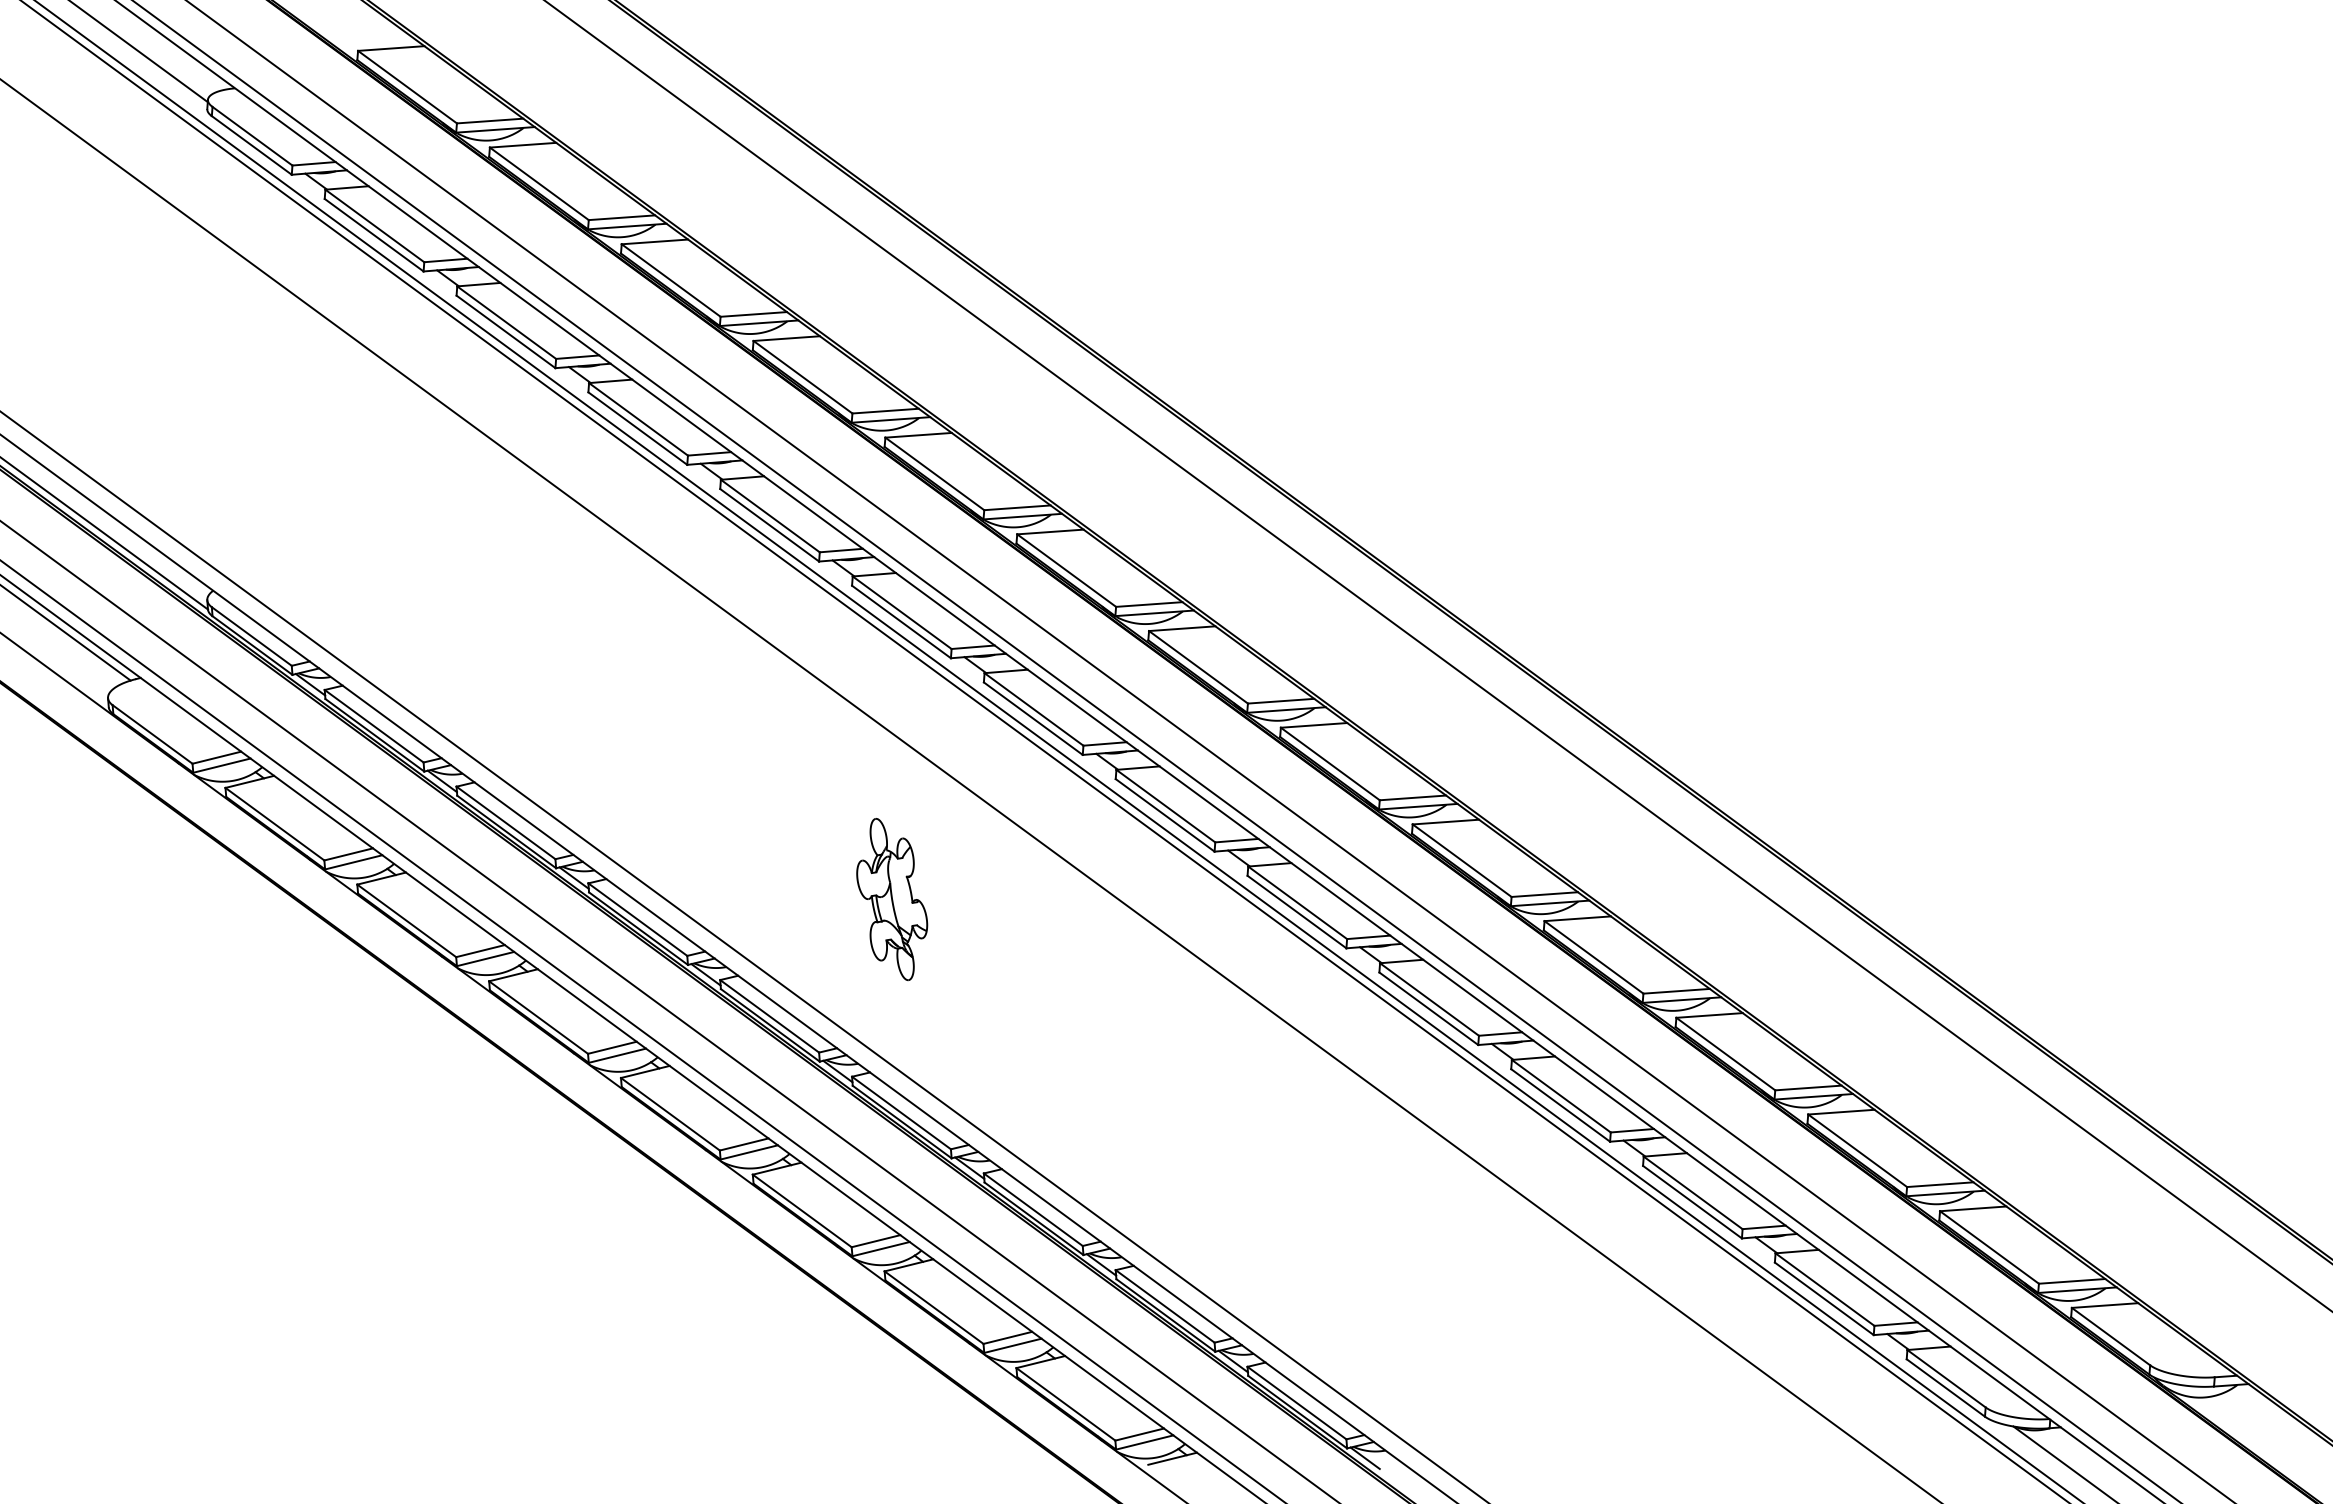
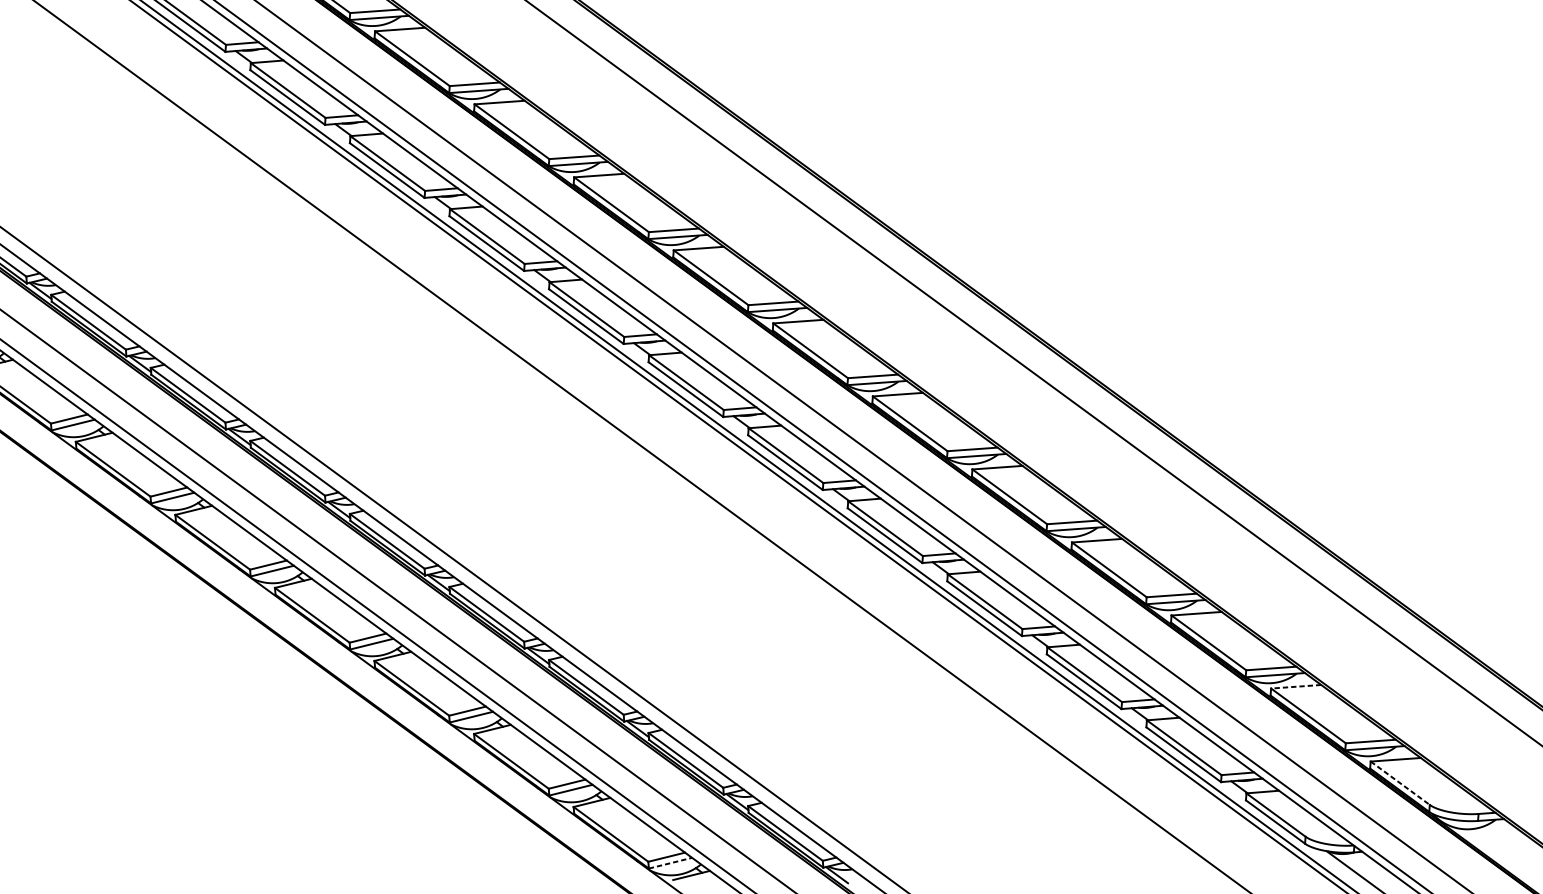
part: (892, 899) -> (480, 453), removed
line: (1972, 1208) -> (1295, 686), solid -> dashed
line: (2111, 1336) -> (1400, 783), solid -> dashed
line: (1144, 1442) -> (670, 863), solid -> dashed

